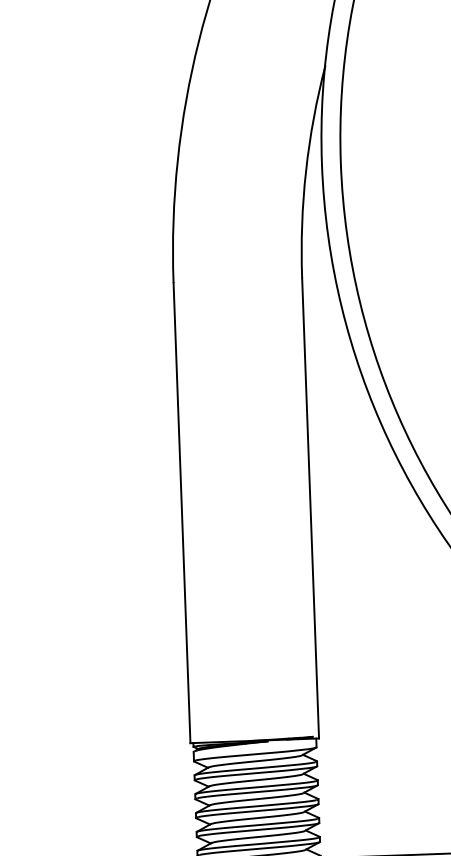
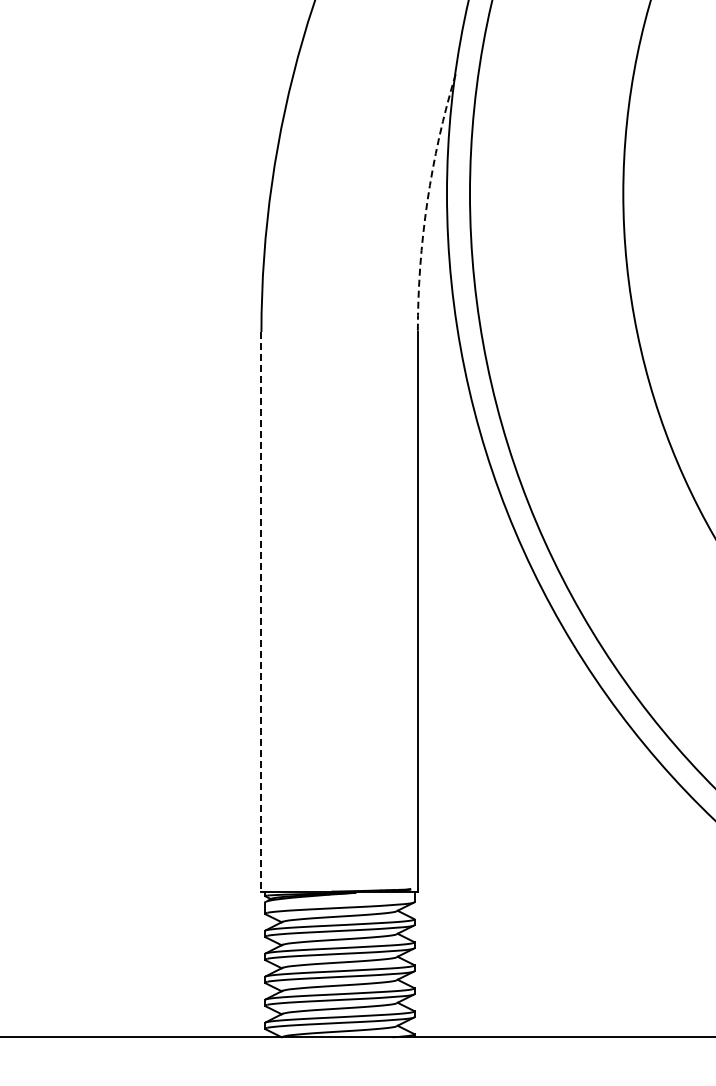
arc: (306, 170) -> (427, 201), solid -> dashed
line: (182, 512) -> (261, 611), solid -> dashed

